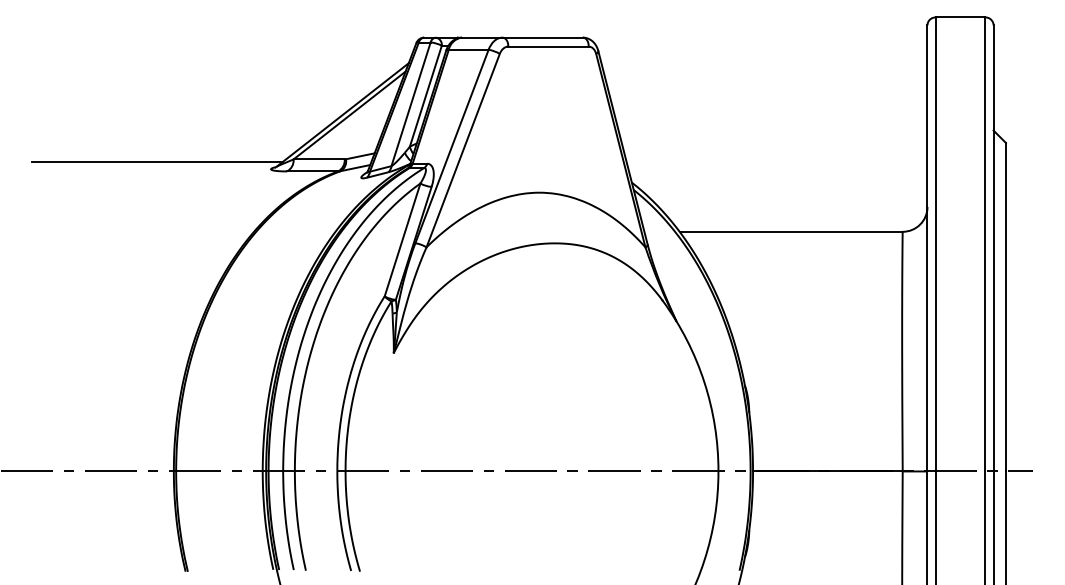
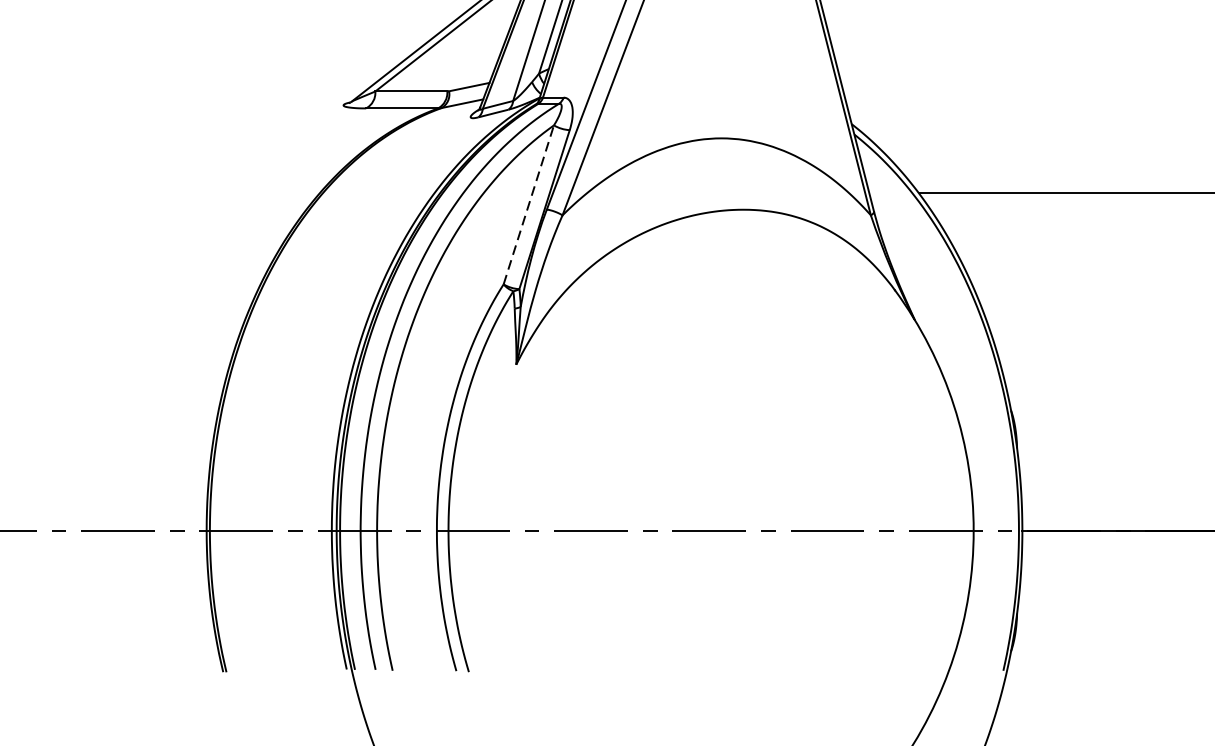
line: (157, 161) -> (183, 94), removed
line: (402, 239) -> (528, 204), solid -> dashed

